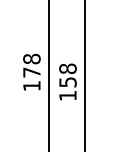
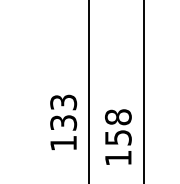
text: (31, 65) -> (62, 112), 178 -> 133

